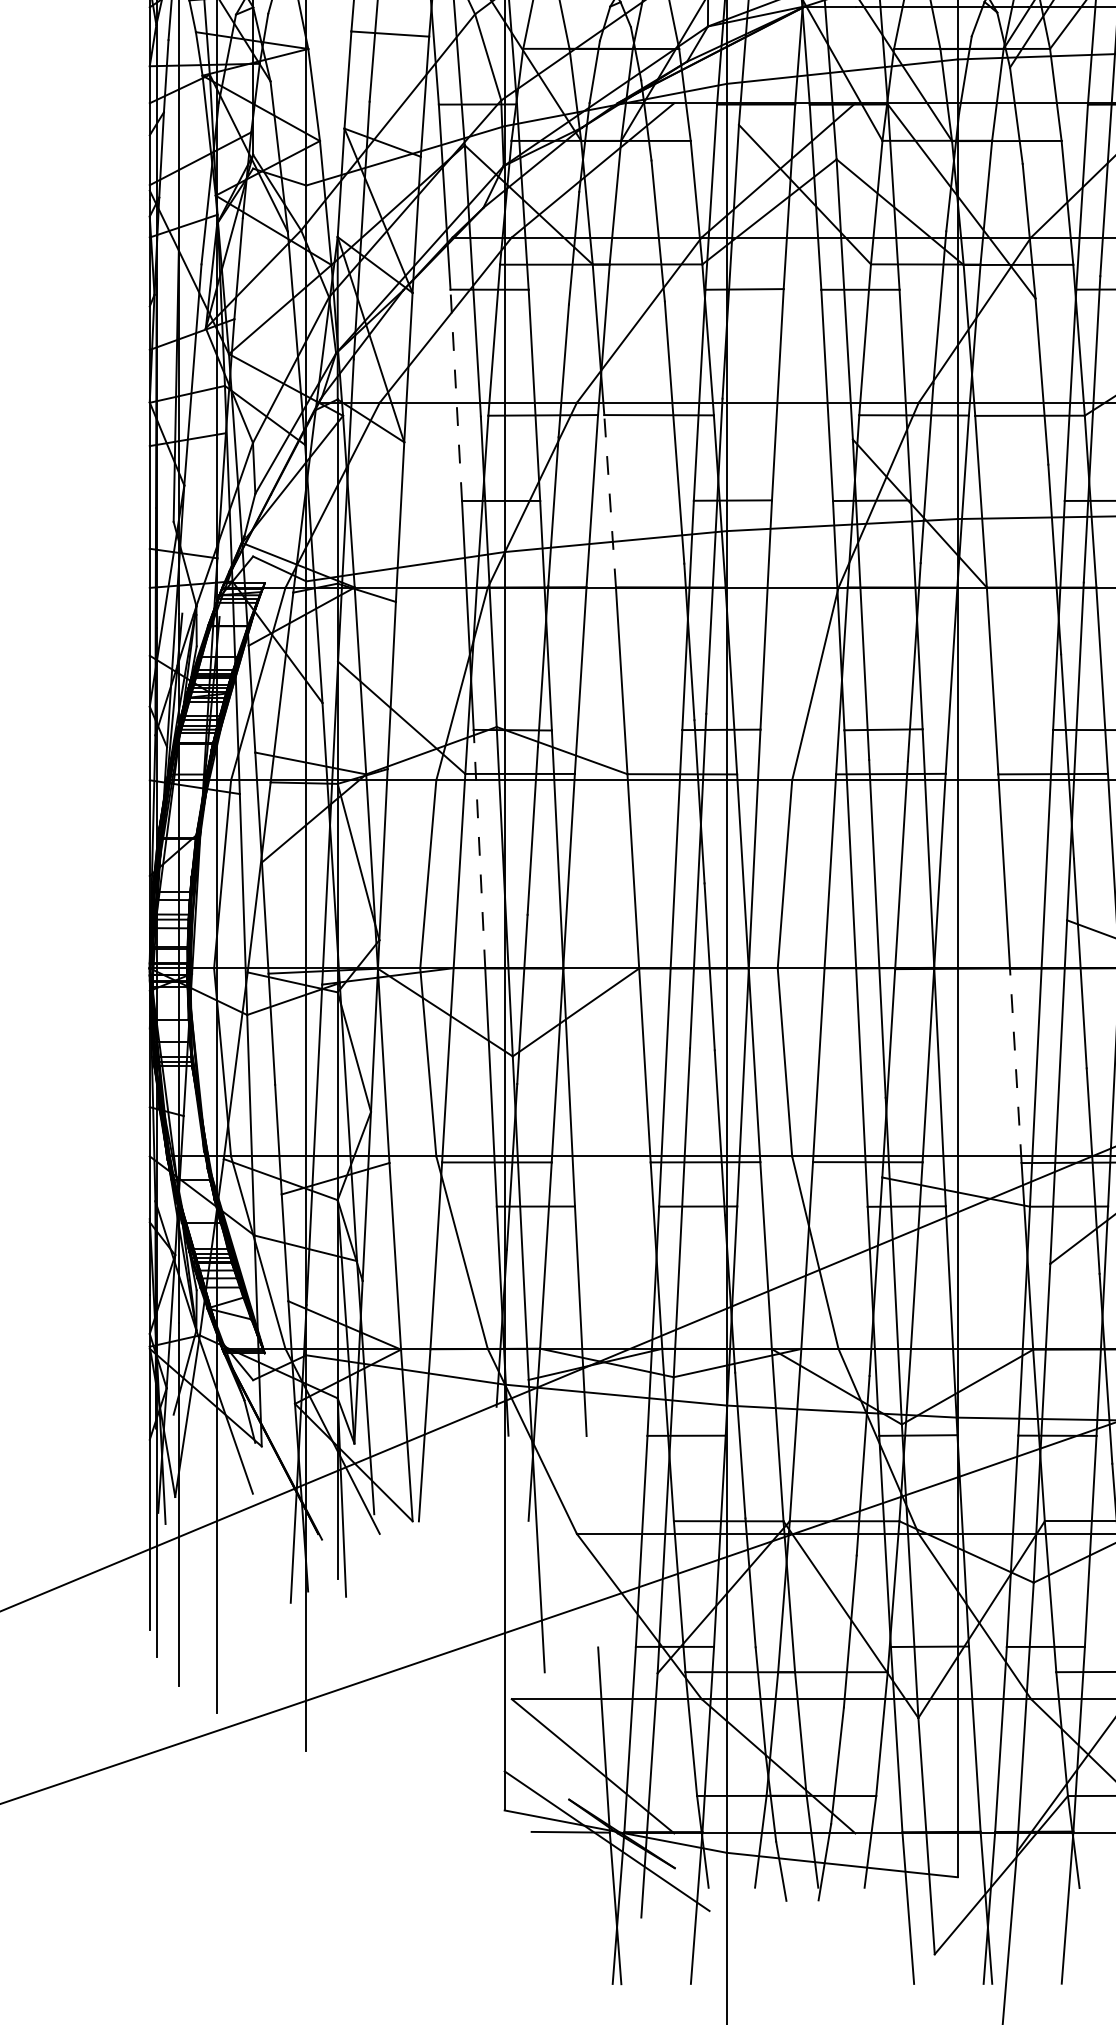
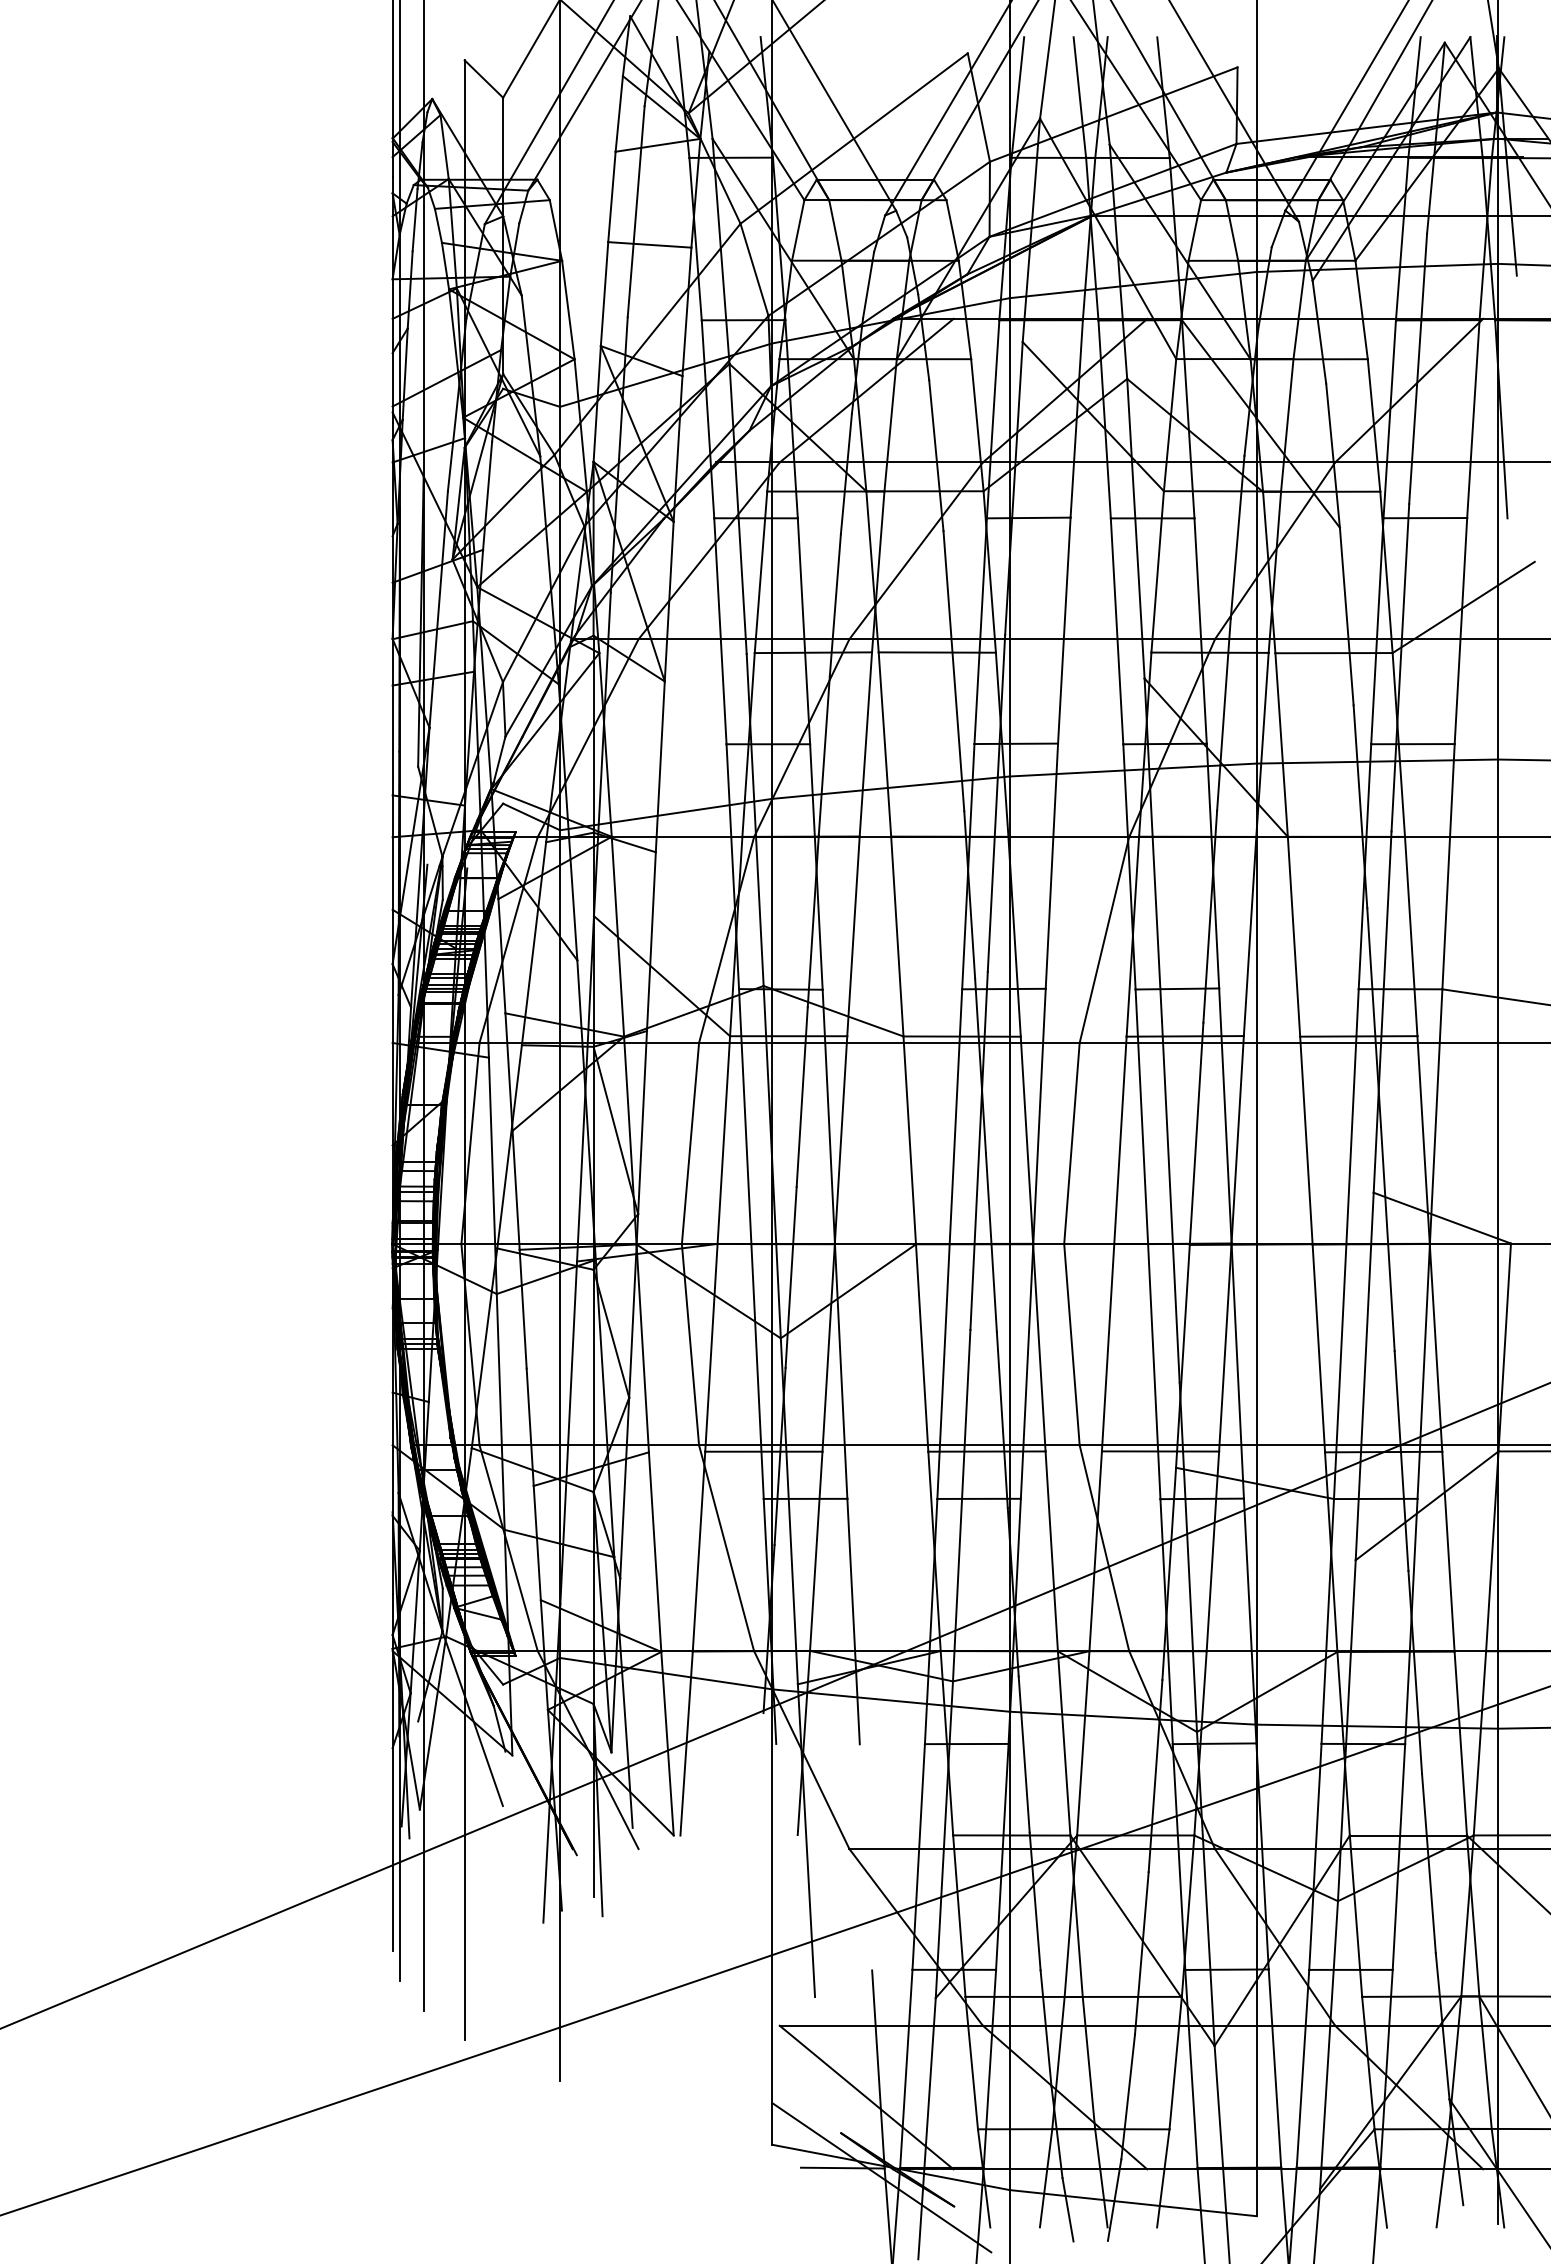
line: (456, 394) -> (720, 630), dashed -> solid
line: (609, 501) -> (884, 744), dashed -> solid
line: (479, 849) -> (745, 1116), dashed -> solid
line: (1015, 1065) -> (1318, 1347), dashed -> solid

